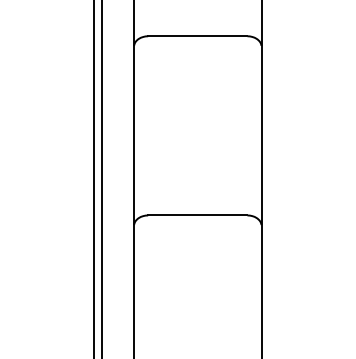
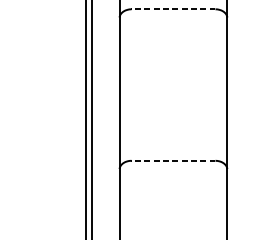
line: (197, 36) -> (173, 9), solid -> dashed
line: (197, 215) -> (173, 160), solid -> dashed

